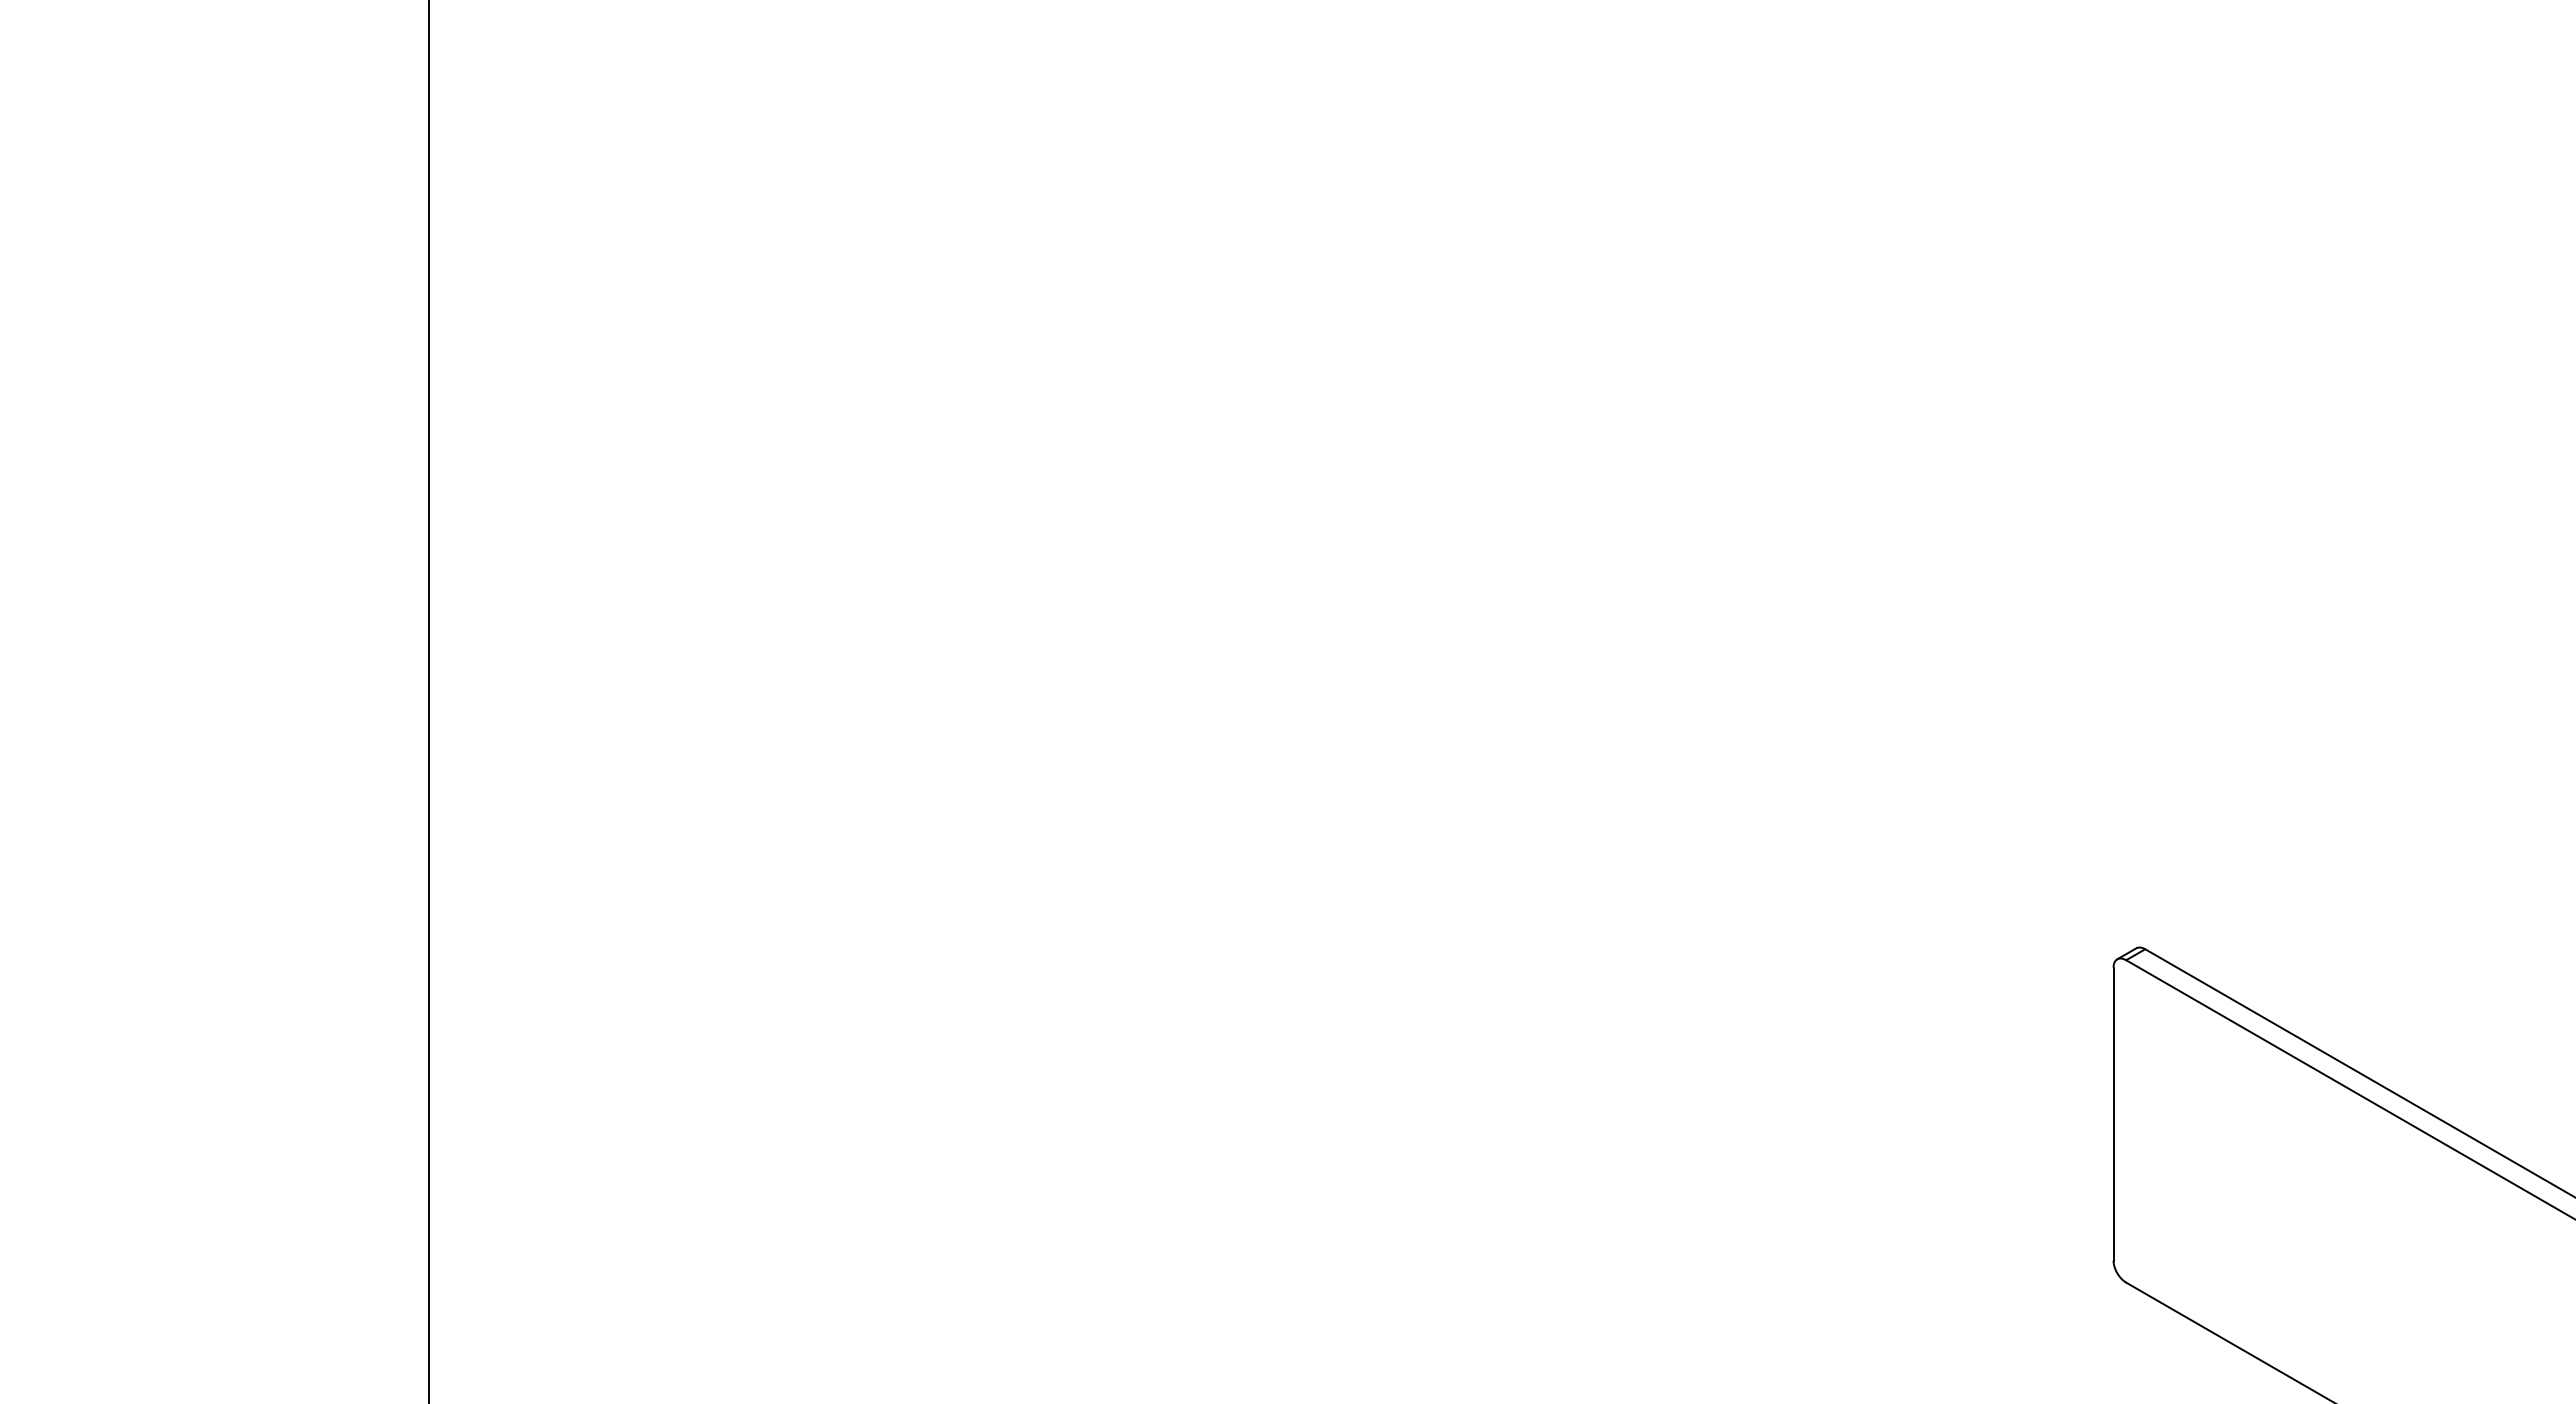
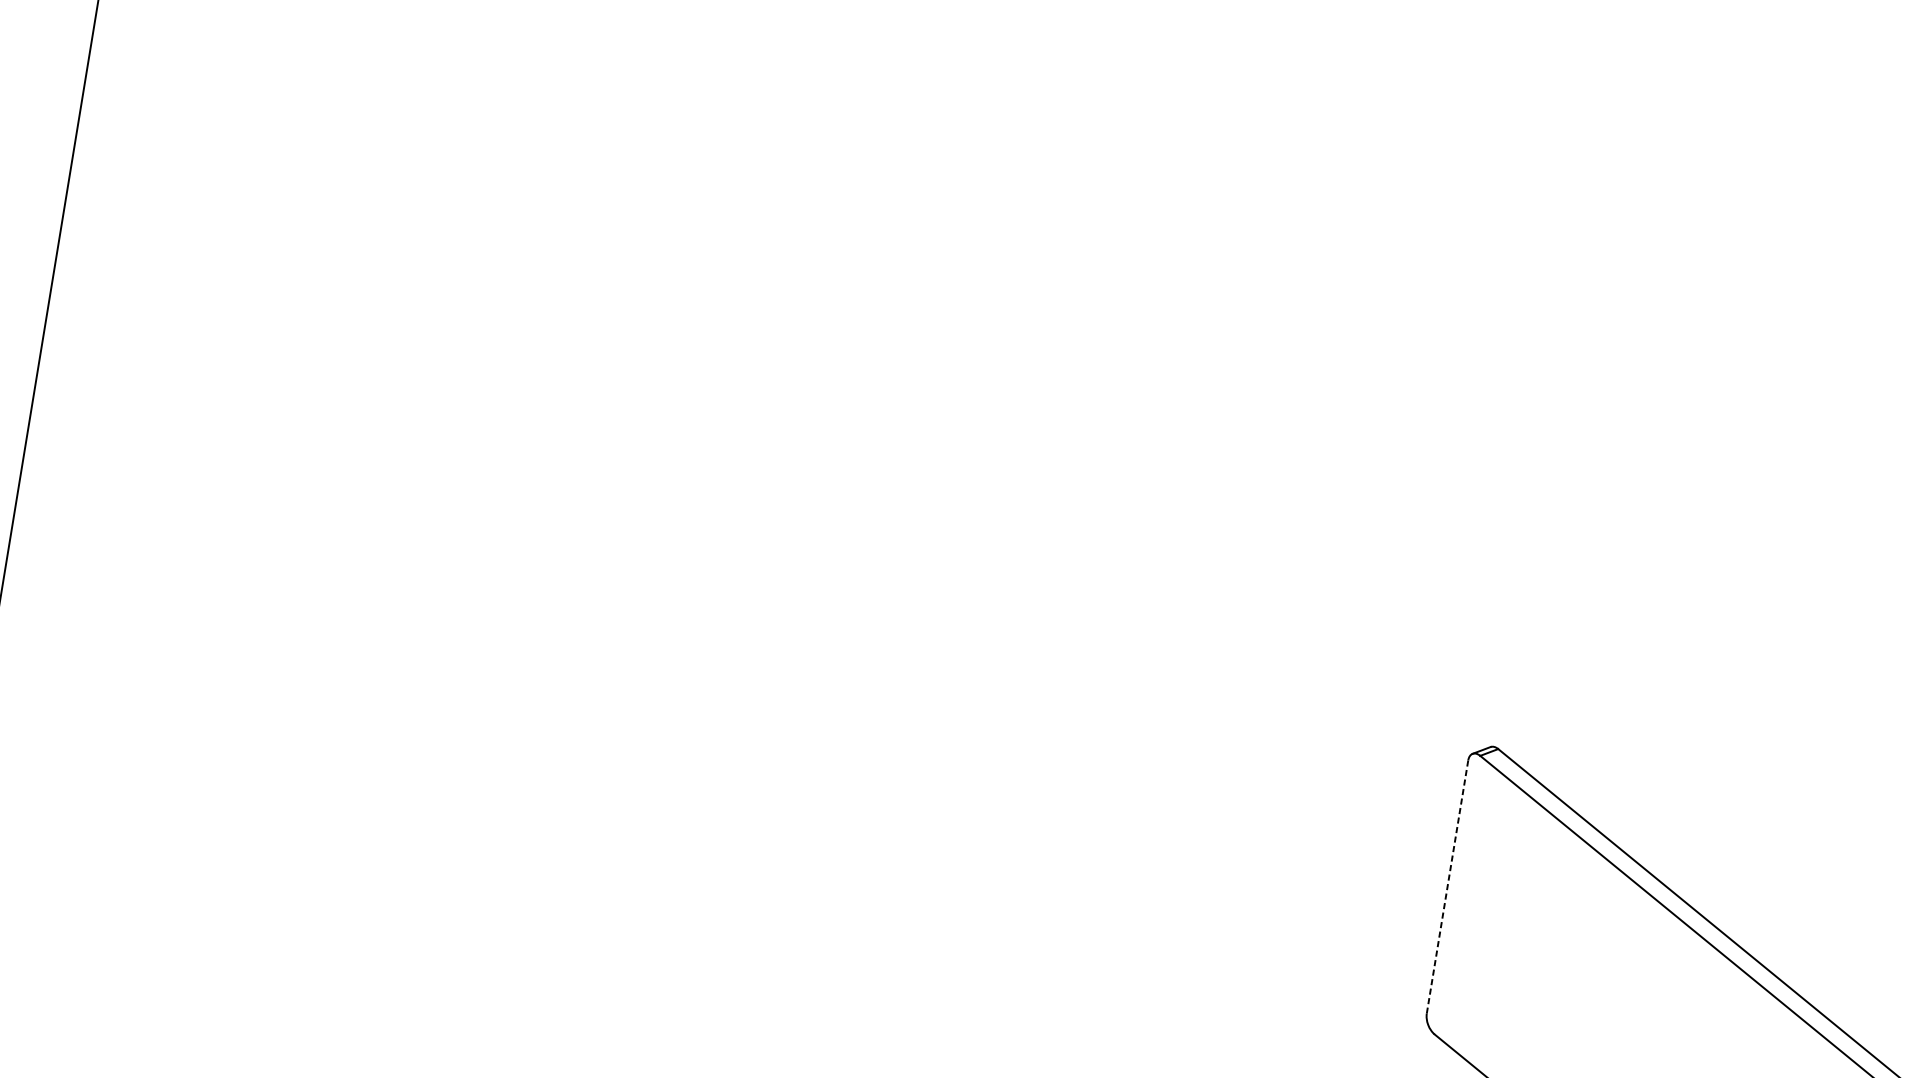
line: (2113, 1114) -> (1447, 887), solid -> dashed

